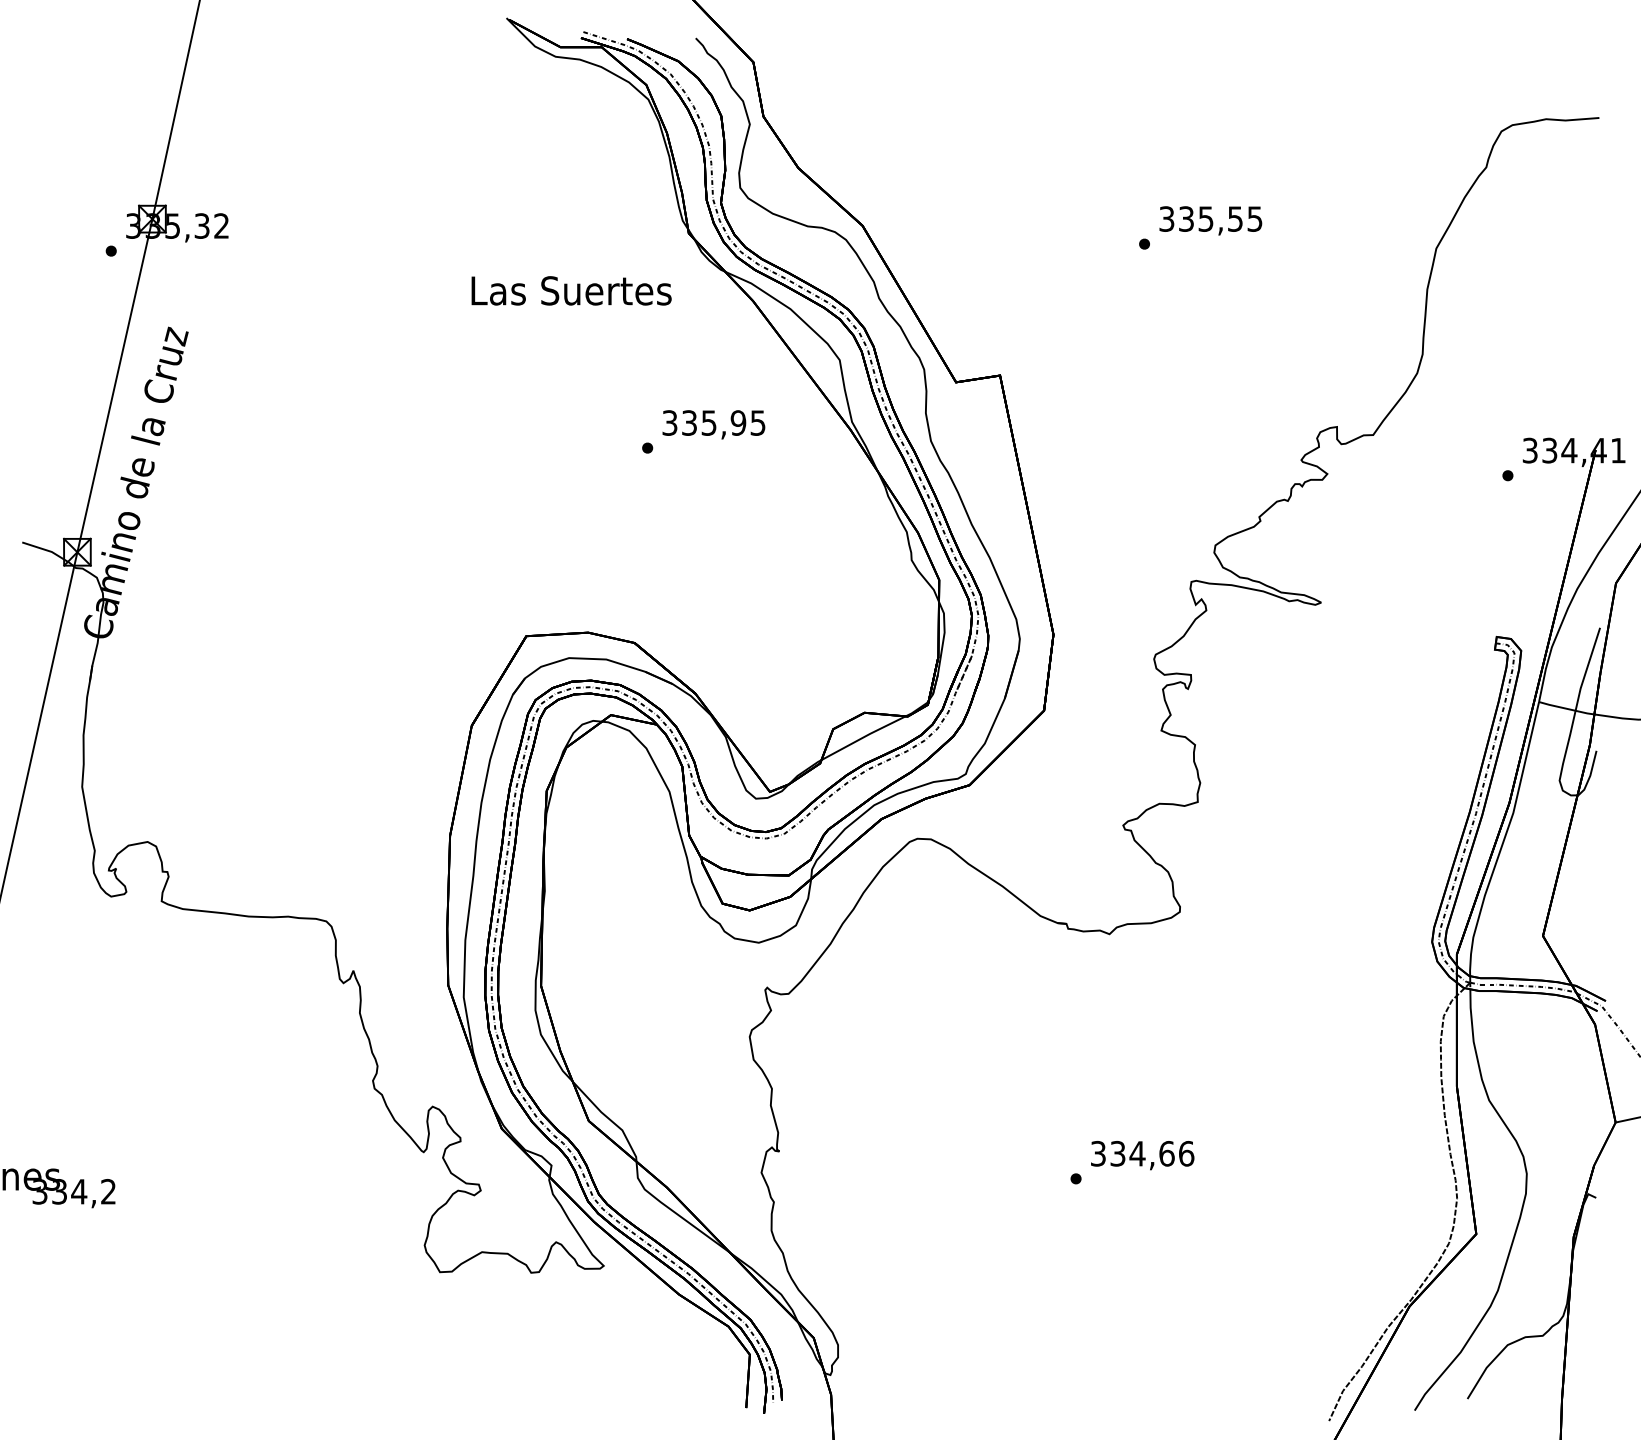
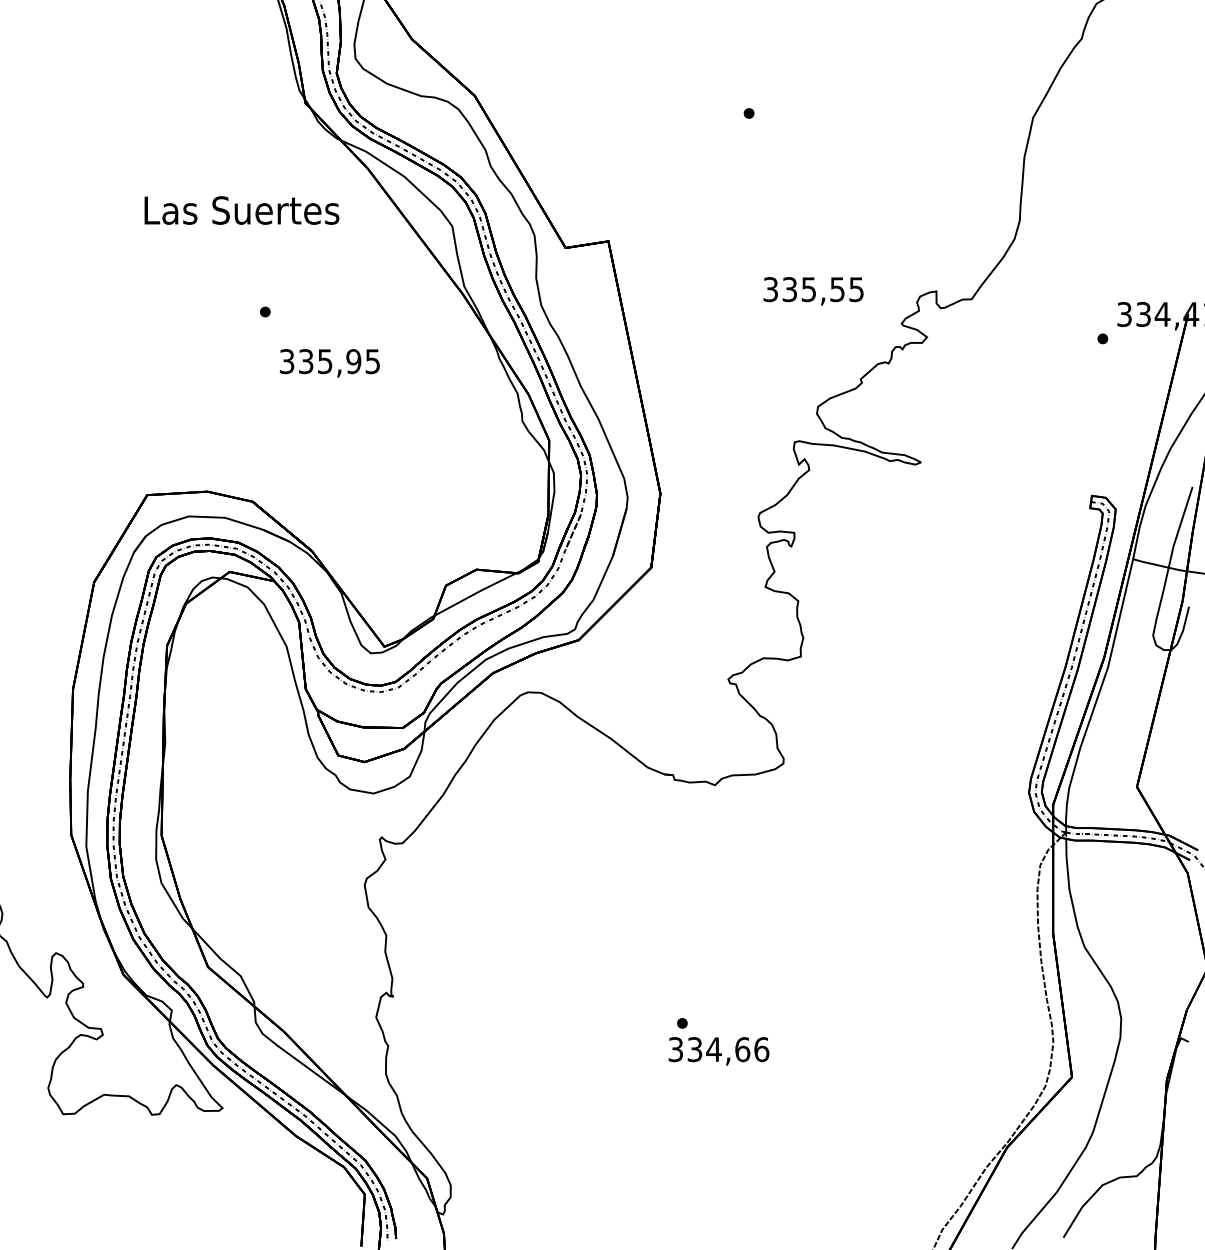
text: (1210, 220) -> (813, 290), moved
text: (571, 290) -> (241, 210), moved
text: (713, 424) -> (329, 363), moved
text: (1142, 1155) -> (718, 1051), moved

